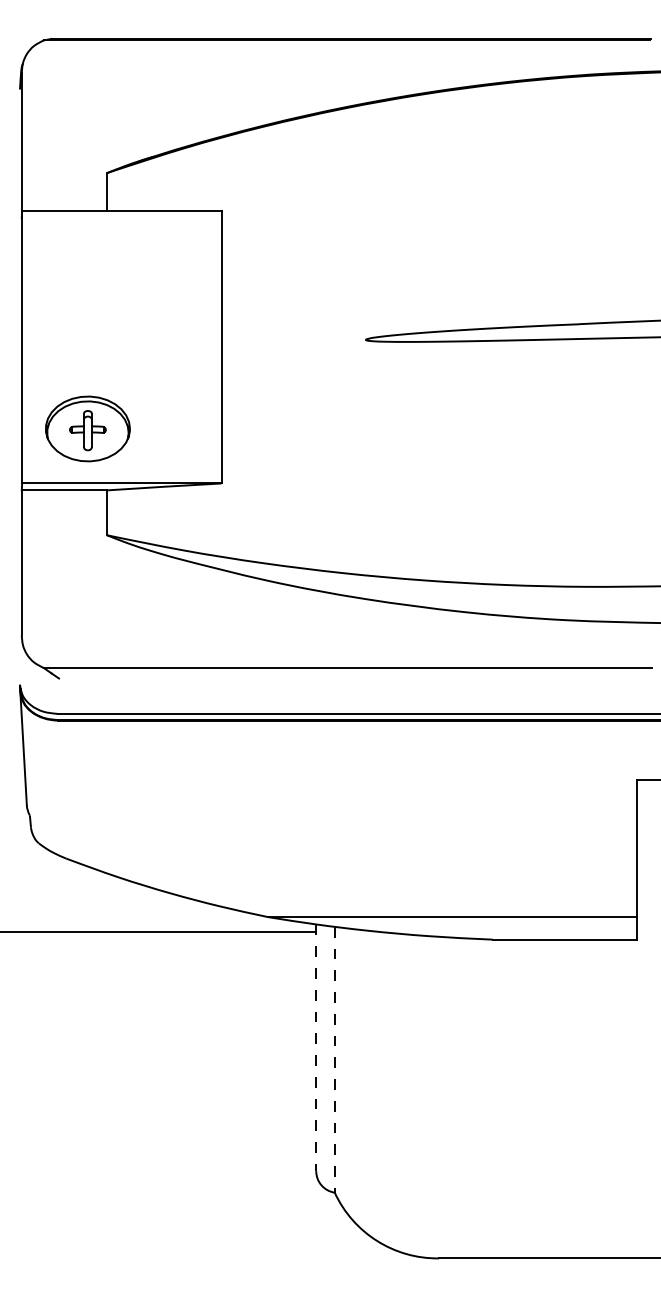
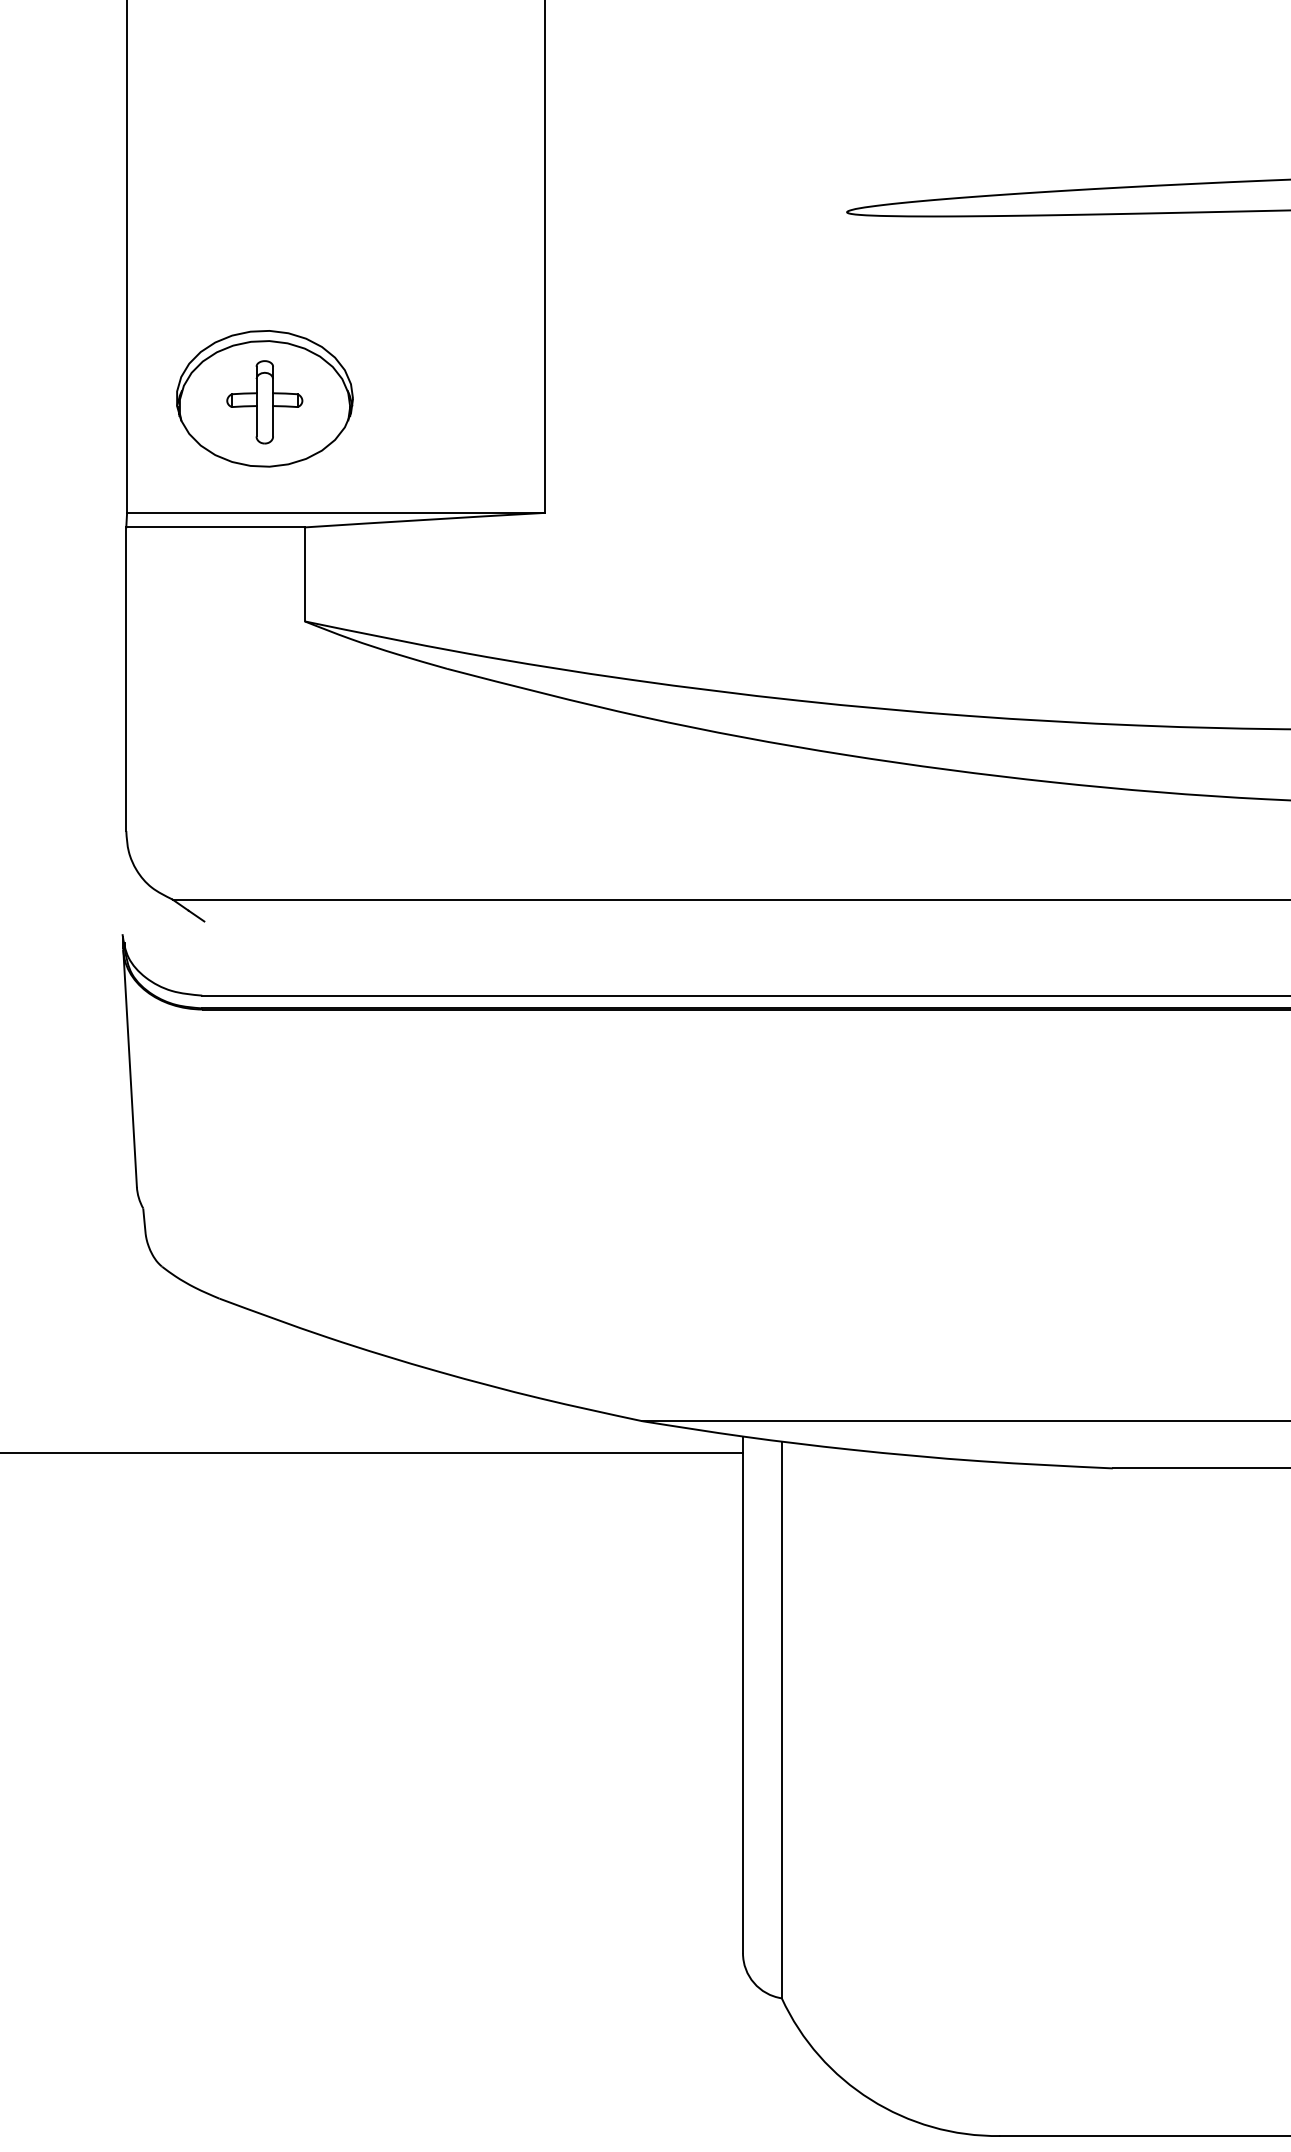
line: (316, 1048) -> (743, 1696), dashed -> solid
line: (334, 1059) -> (781, 1719), dashed -> solid

